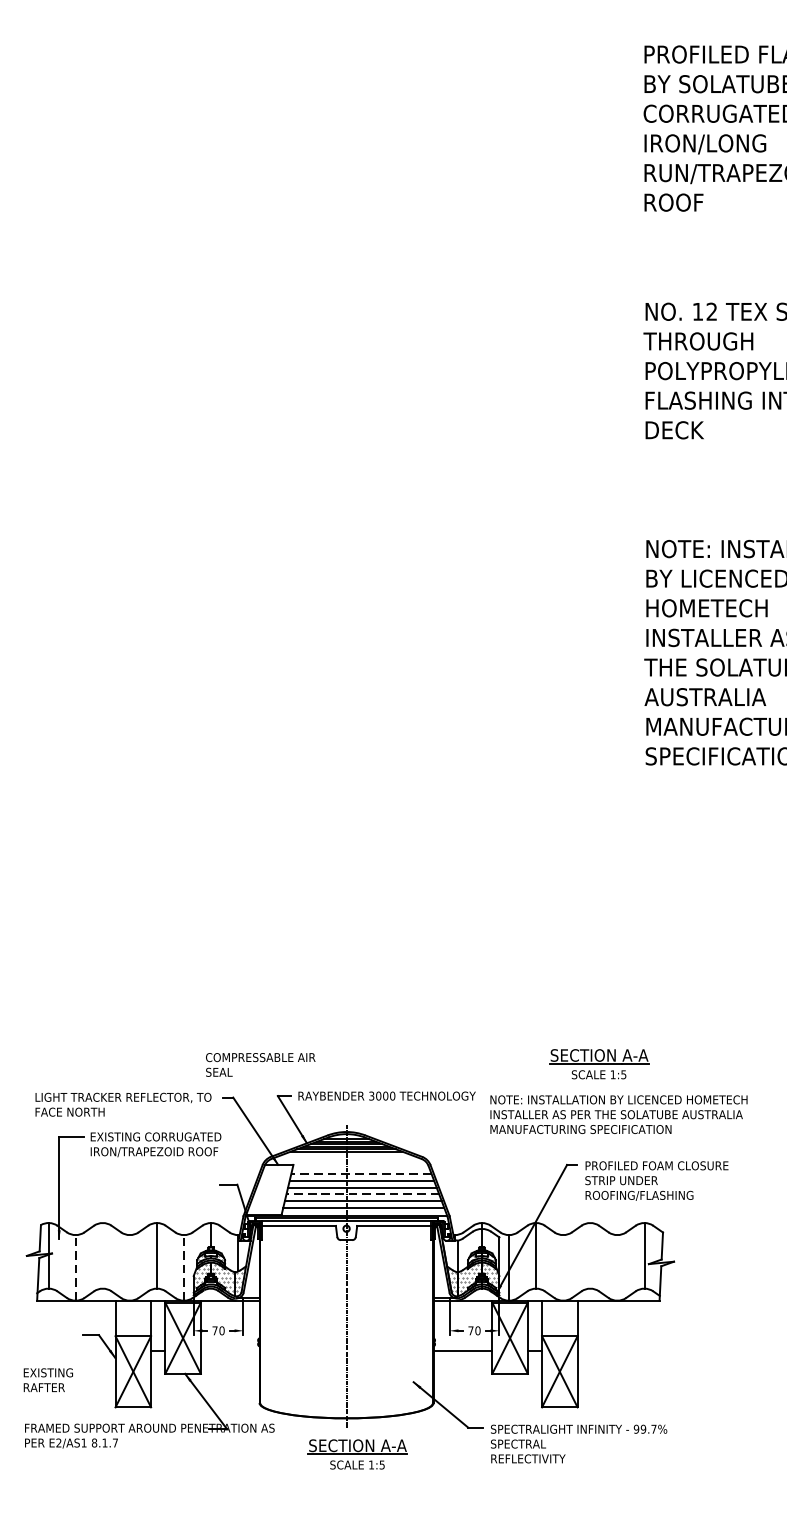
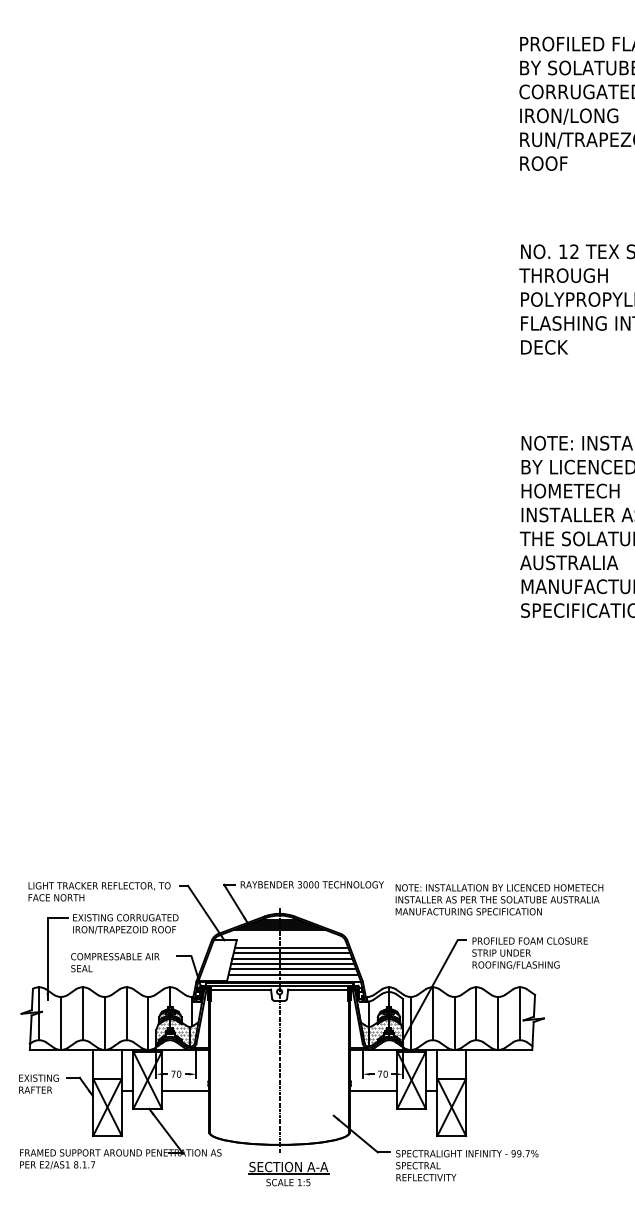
part: (599, 1063) -> (483, 858), removed
text: (260, 1064) -> (115, 962), moved
line: (361, 1173) -> (291, 947), dashed -> solid
line: (362, 1194) -> (292, 964), dashed -> solid
line: (102, 1255) -> (82, 1013), added
line: (590, 1255) -> (476, 1013), added
line: (76, 1266) -> (61, 1022), dashed -> solid
line: (184, 1266) -> (148, 1022), dashed -> solid
line: (129, 1267) -> (104, 1023), added
line: (563, 1267) -> (454, 1023), added
line: (617, 1267) -> (498, 1023), added
line: (229, 1350) -> (185, 1090), added
text: (47, 1379) -> (38, 1083), moved

